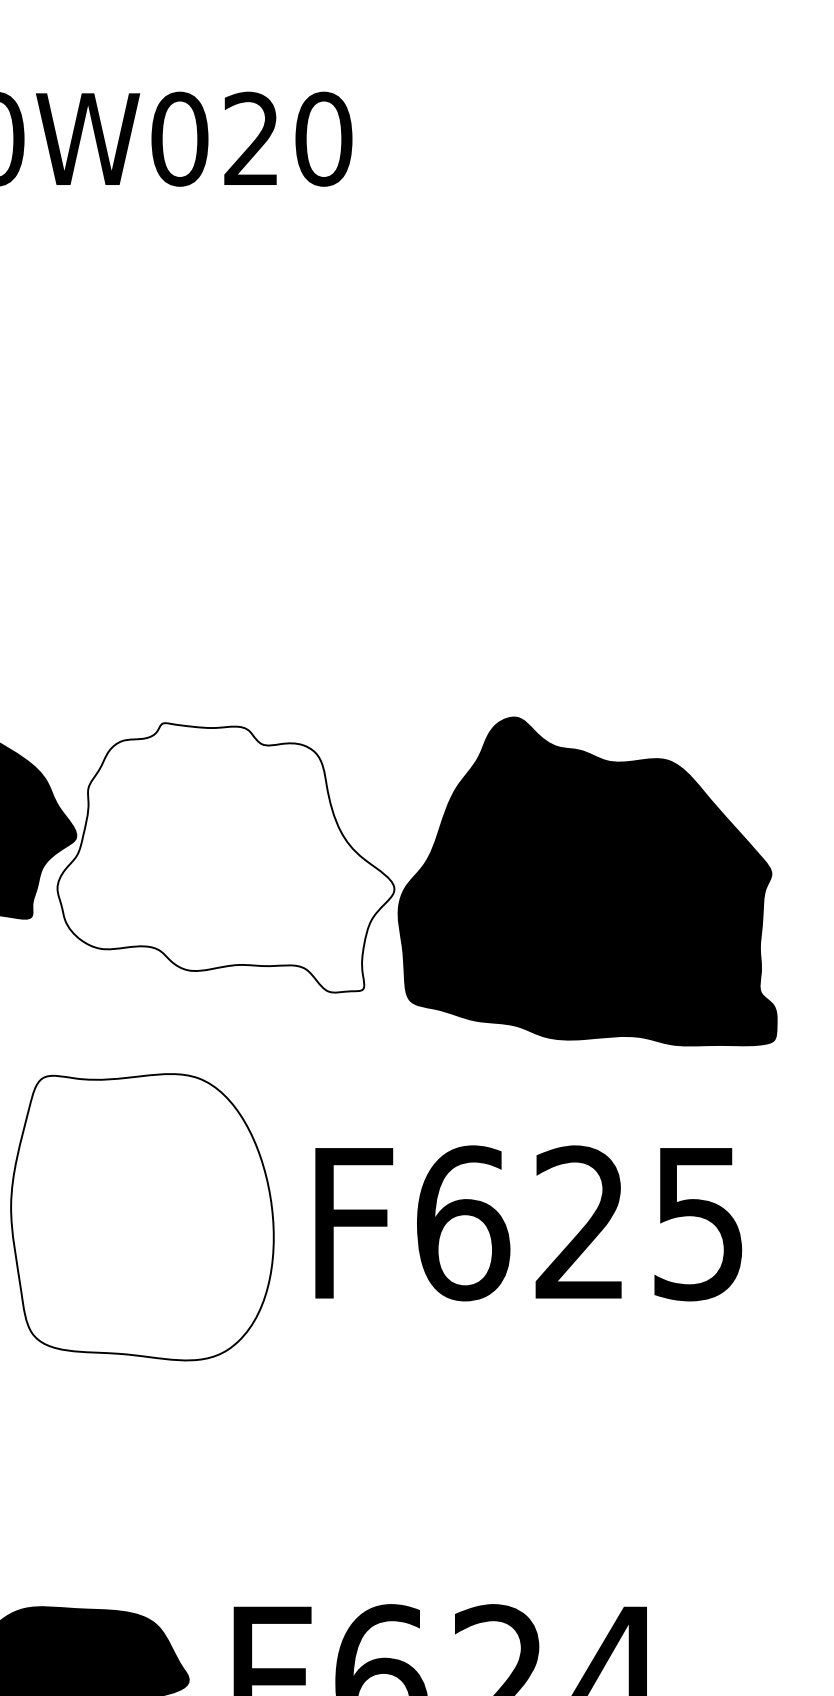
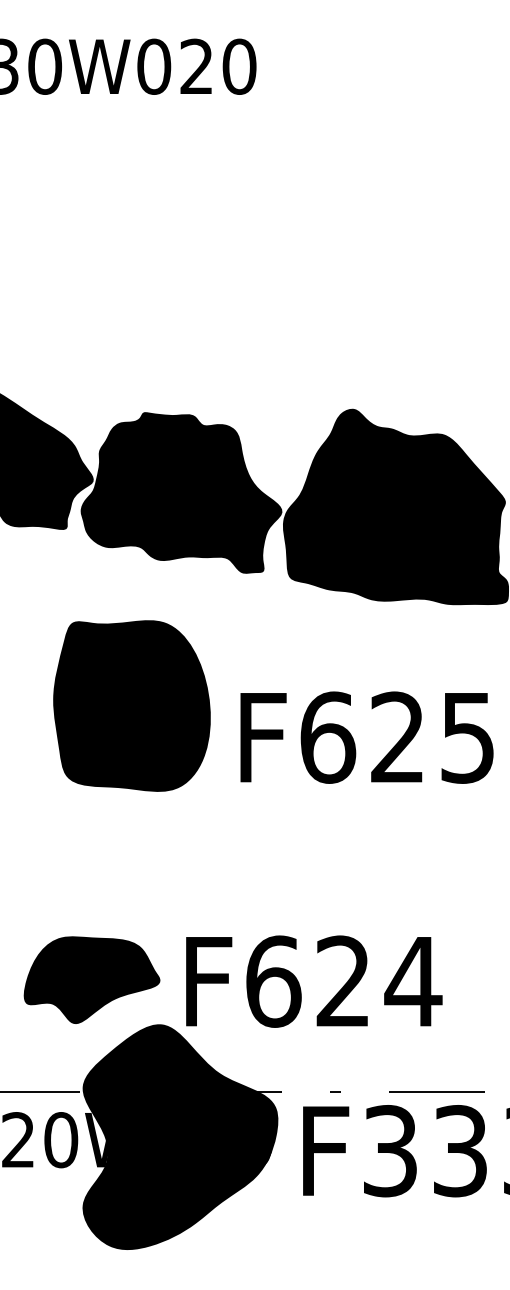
fill: (225, 857) -> (181, 492), added
fill: (141, 1216) -> (131, 705), added
text: (527, 1223) -> (366, 737), moved

